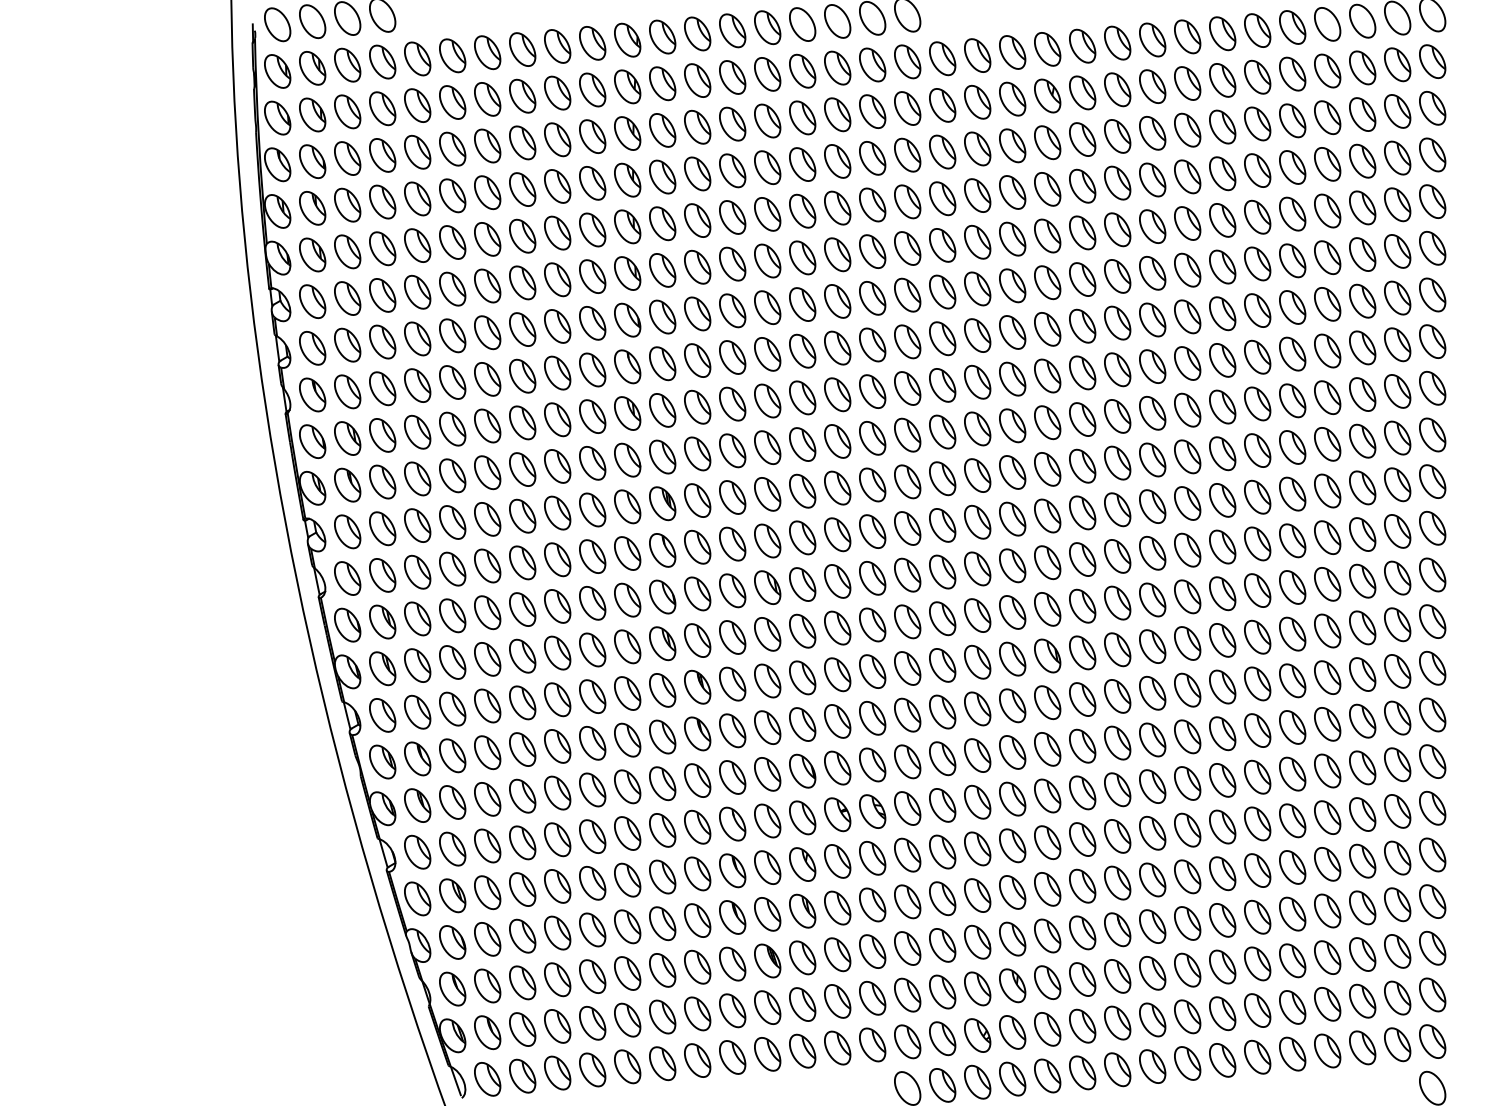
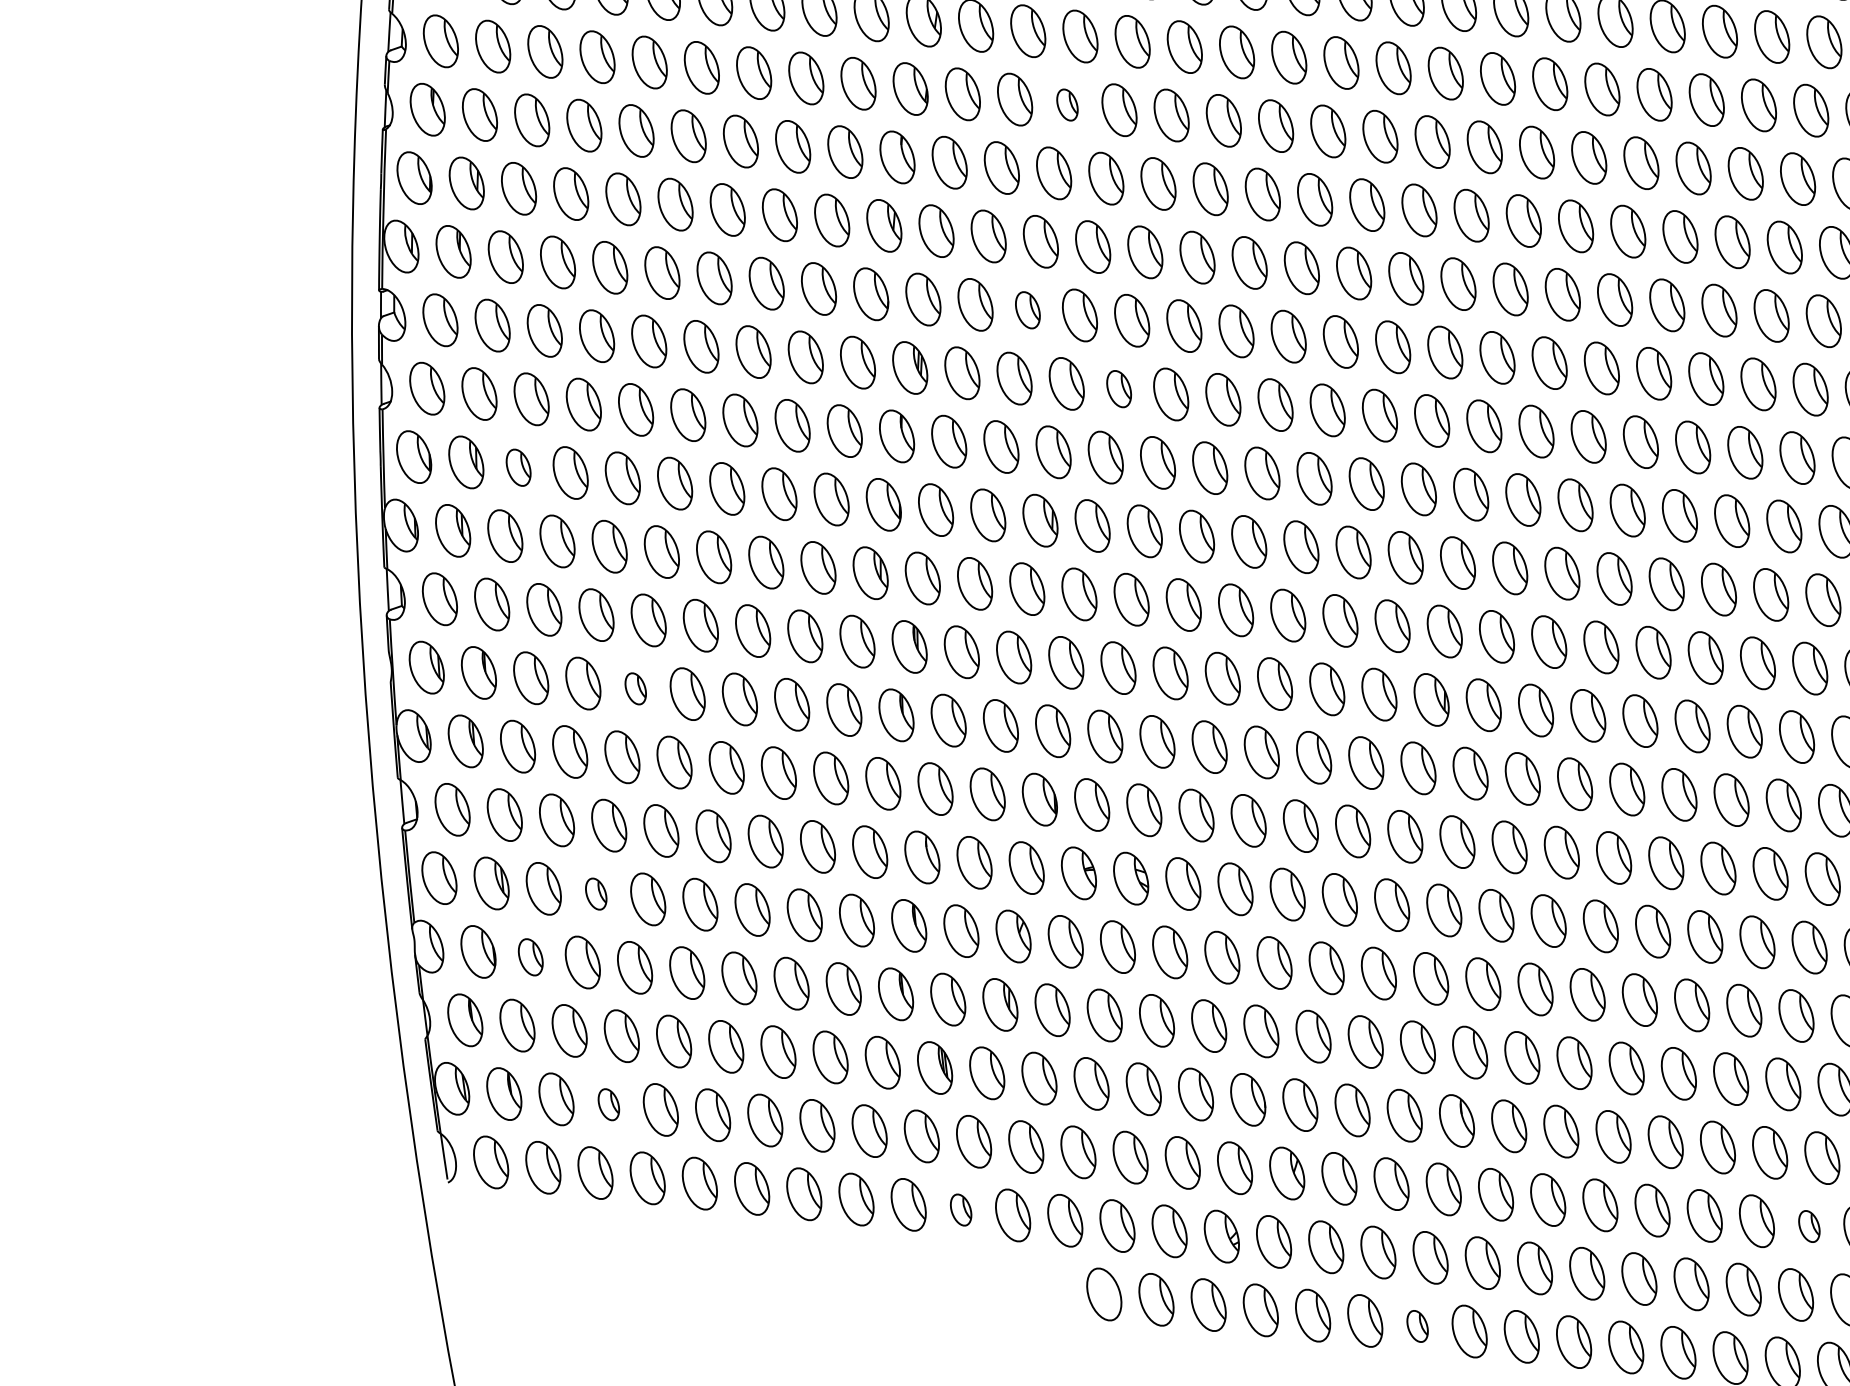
part: (732, 310) -> (1067, 104), size x0.6
part: (732, 450) -> (1027, 309), size x0.7
part: (802, 490) -> (1118, 388), size x0.7
part: (417, 618) -> (518, 467), size x0.7
part: (522, 749) -> (635, 688), size x0.6
part: (522, 889) -> (595, 893), size x0.6
part: (487, 939) -> (530, 957), size x0.7
part: (1362, 954) -> (1808, 1226), size x0.6
part: (557, 1026) -> (608, 1104), size x0.6
part: (802, 1050) -> (960, 1209), size x0.6
part: (1117, 1069) -> (1417, 1325), size x0.6

